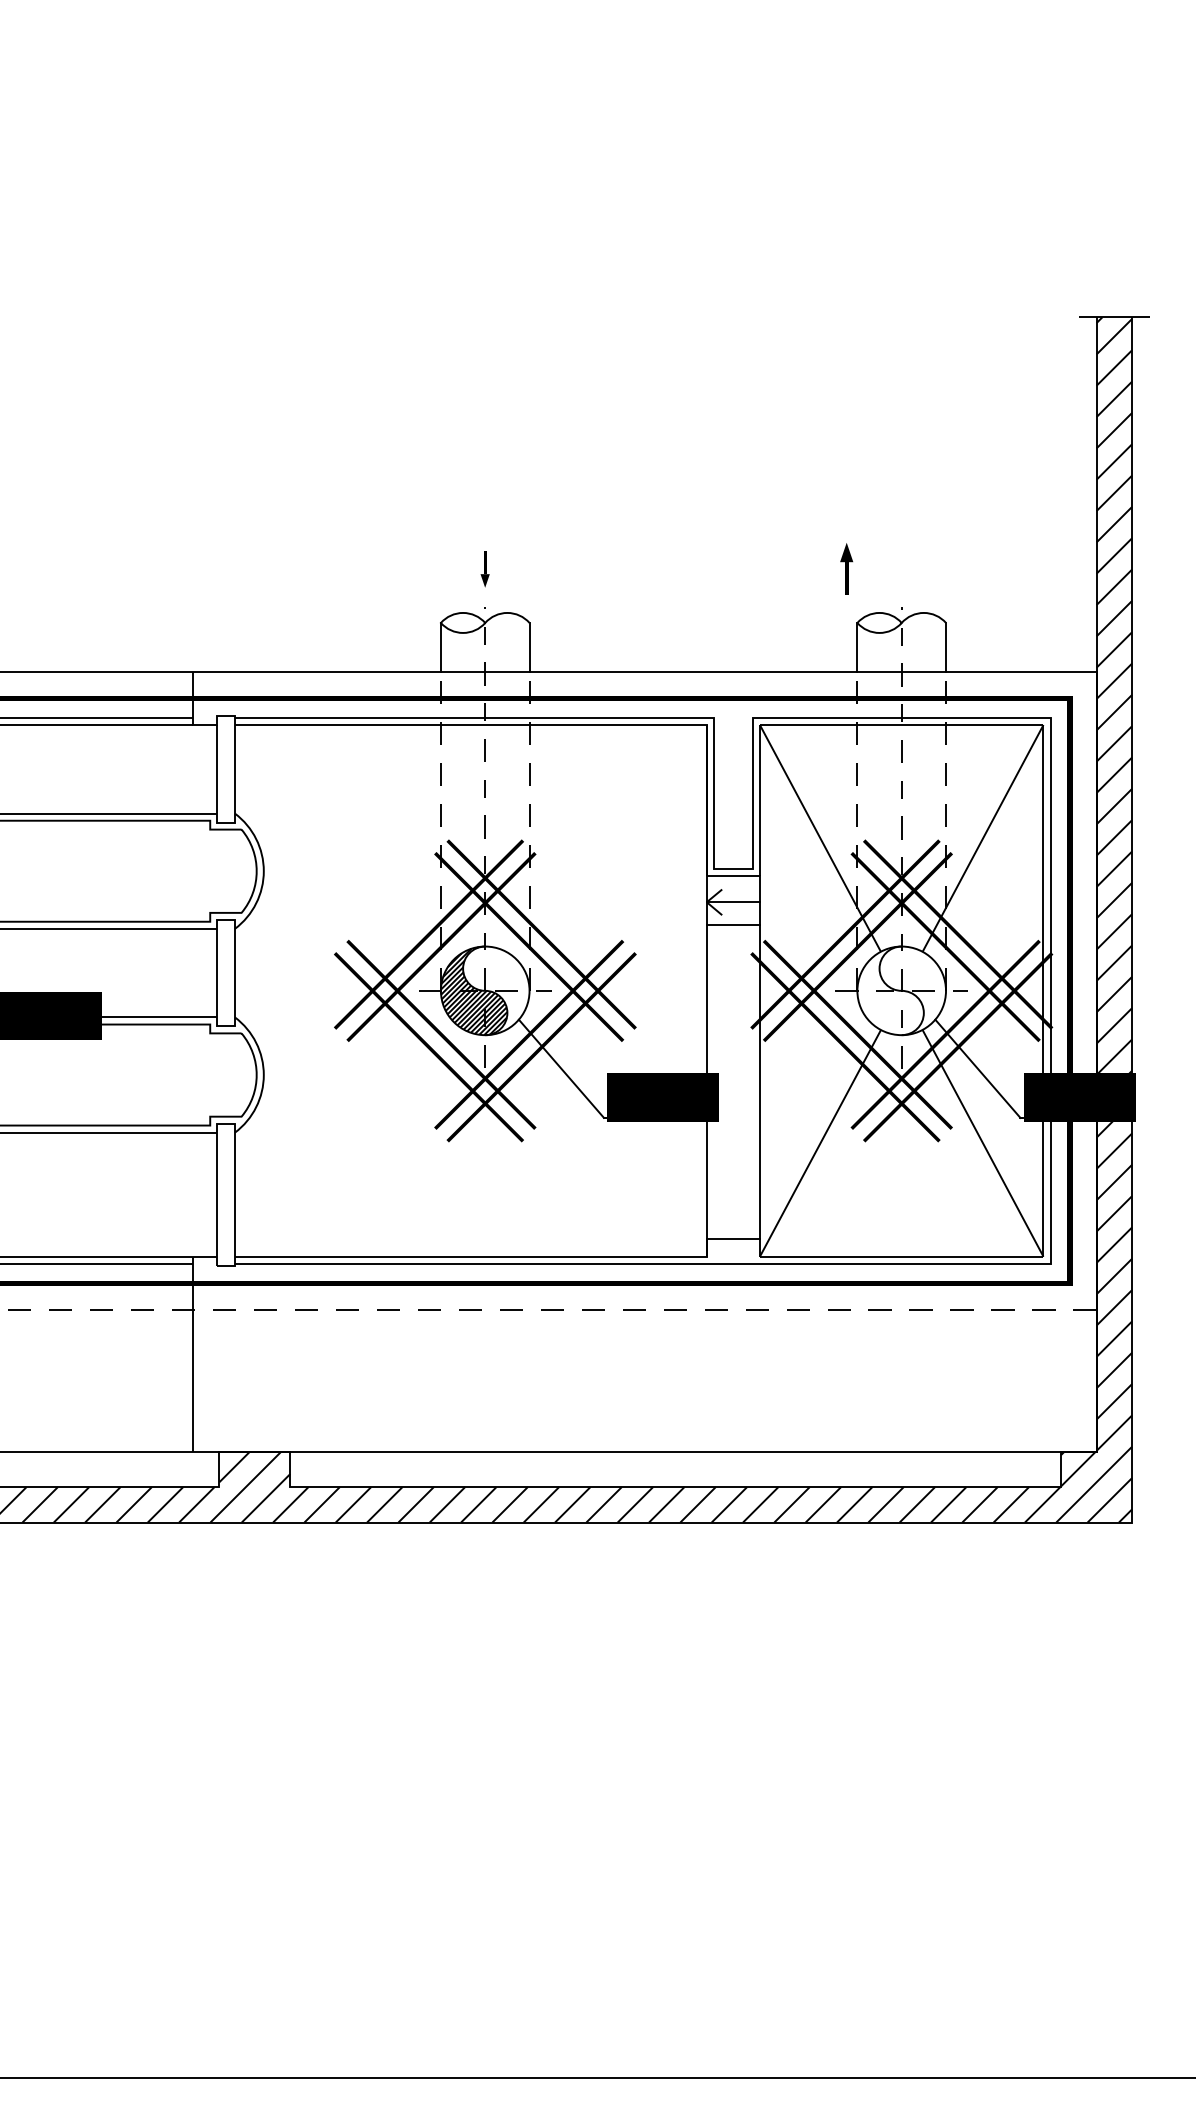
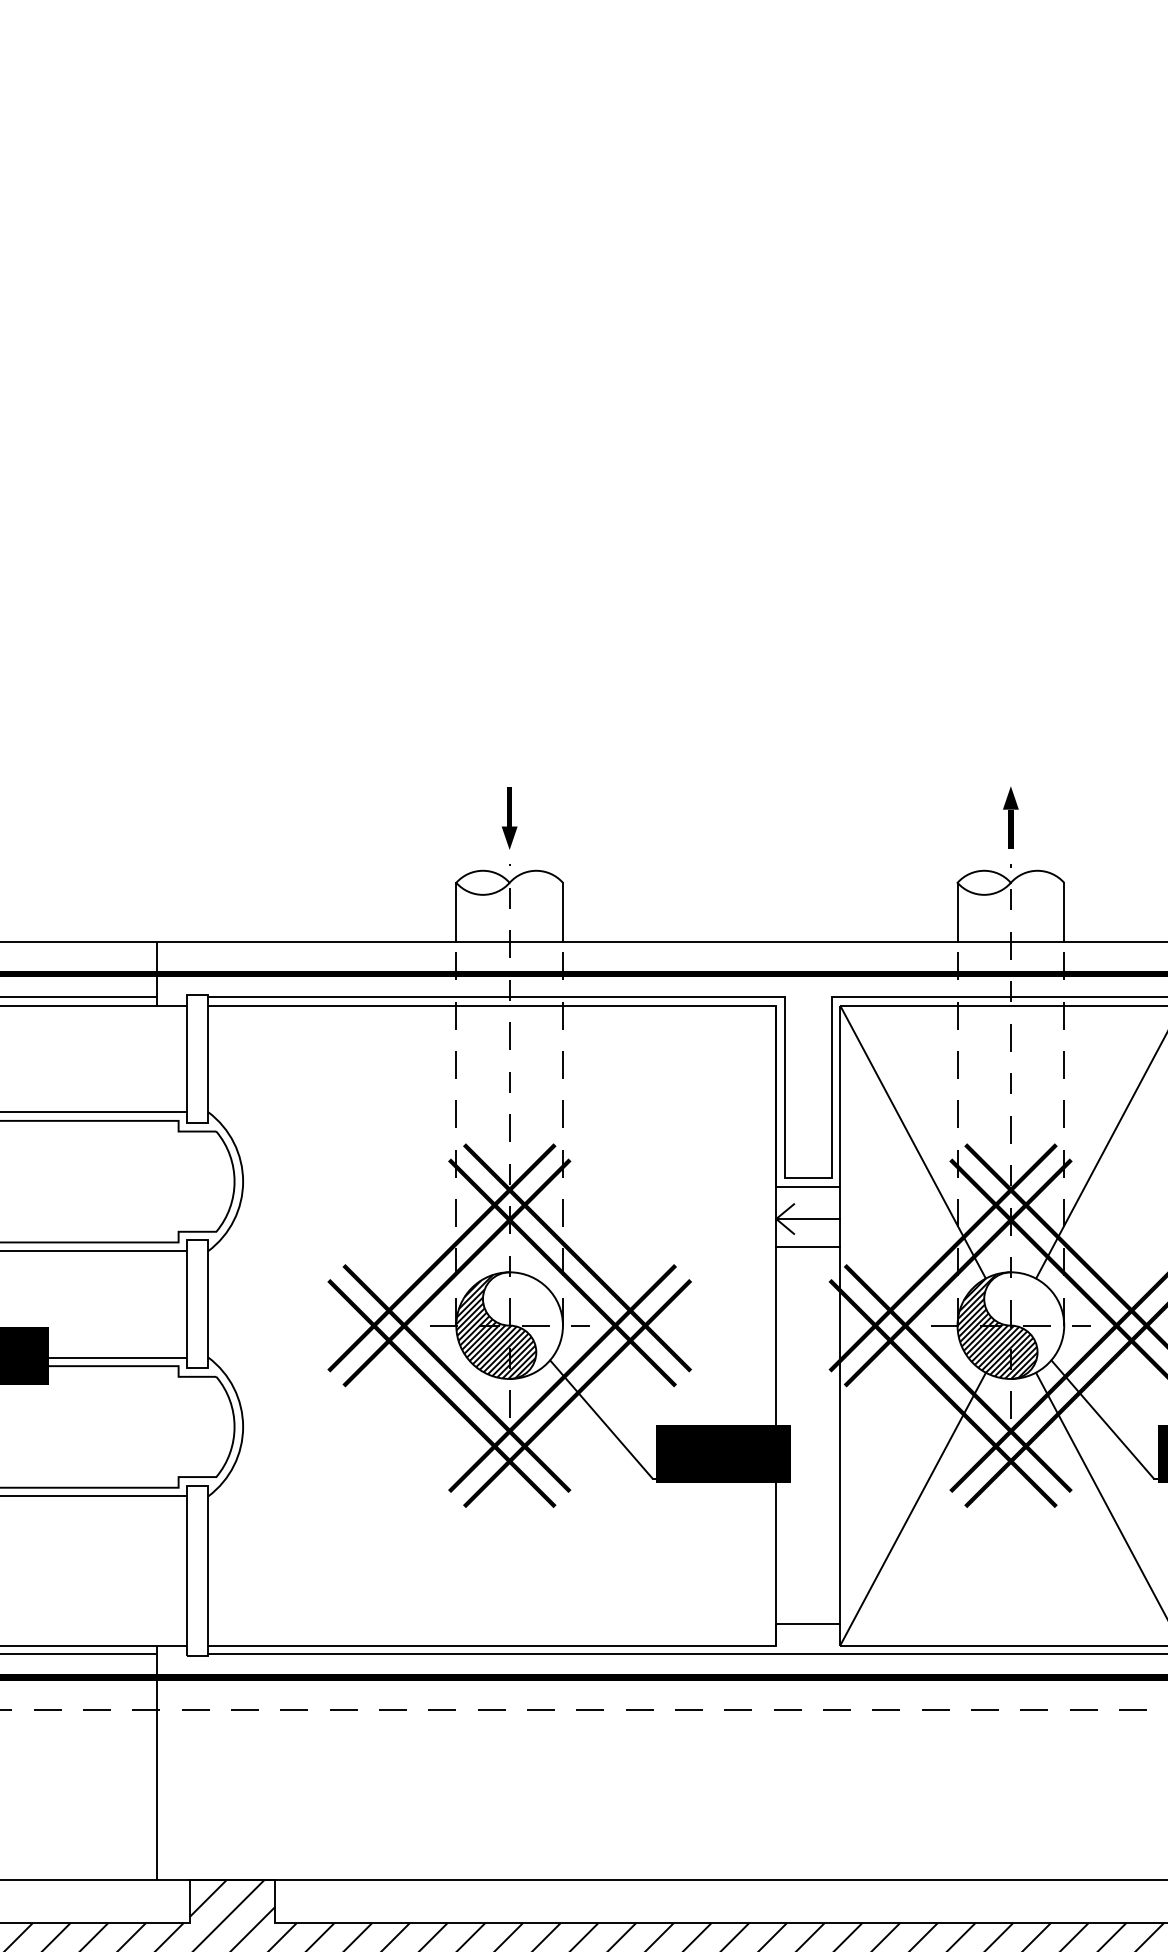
part: (846, 568) -> (1010, 817), moved
part: (484, 569) -> (508, 818), size x1.43
hatch: (890, 990) -> (997, 1325), added

